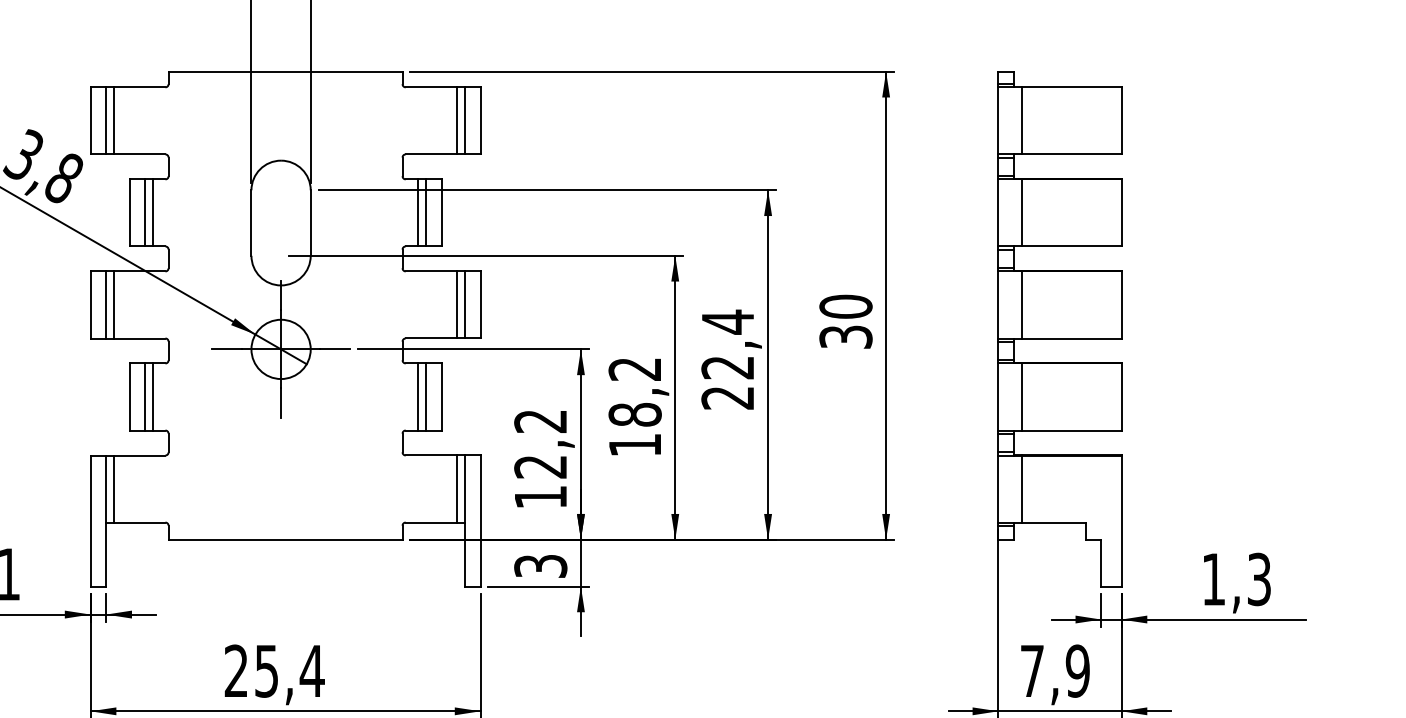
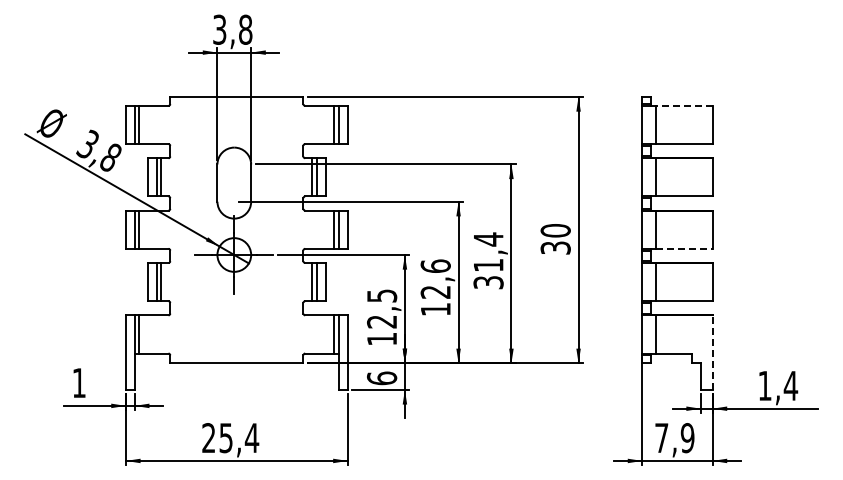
line: (1070, 86) -> (683, 105), solid -> dashed
line: (1072, 337) -> (684, 248), solid -> dashed
text: (727, 383) -> (488, 274), 22,4 -> 31,4
text: (634, 390) -> (435, 278), 18,2 -> 12,6
text: (541, 420) -> (382, 295), 12,2 -> 12,5
line: (1121, 520) -> (712, 352), solid -> dashed
text: (541, 566) -> (382, 378), 3 -> 6
text: (1258, 578) -> (790, 385), 1,3 -> 1,4

